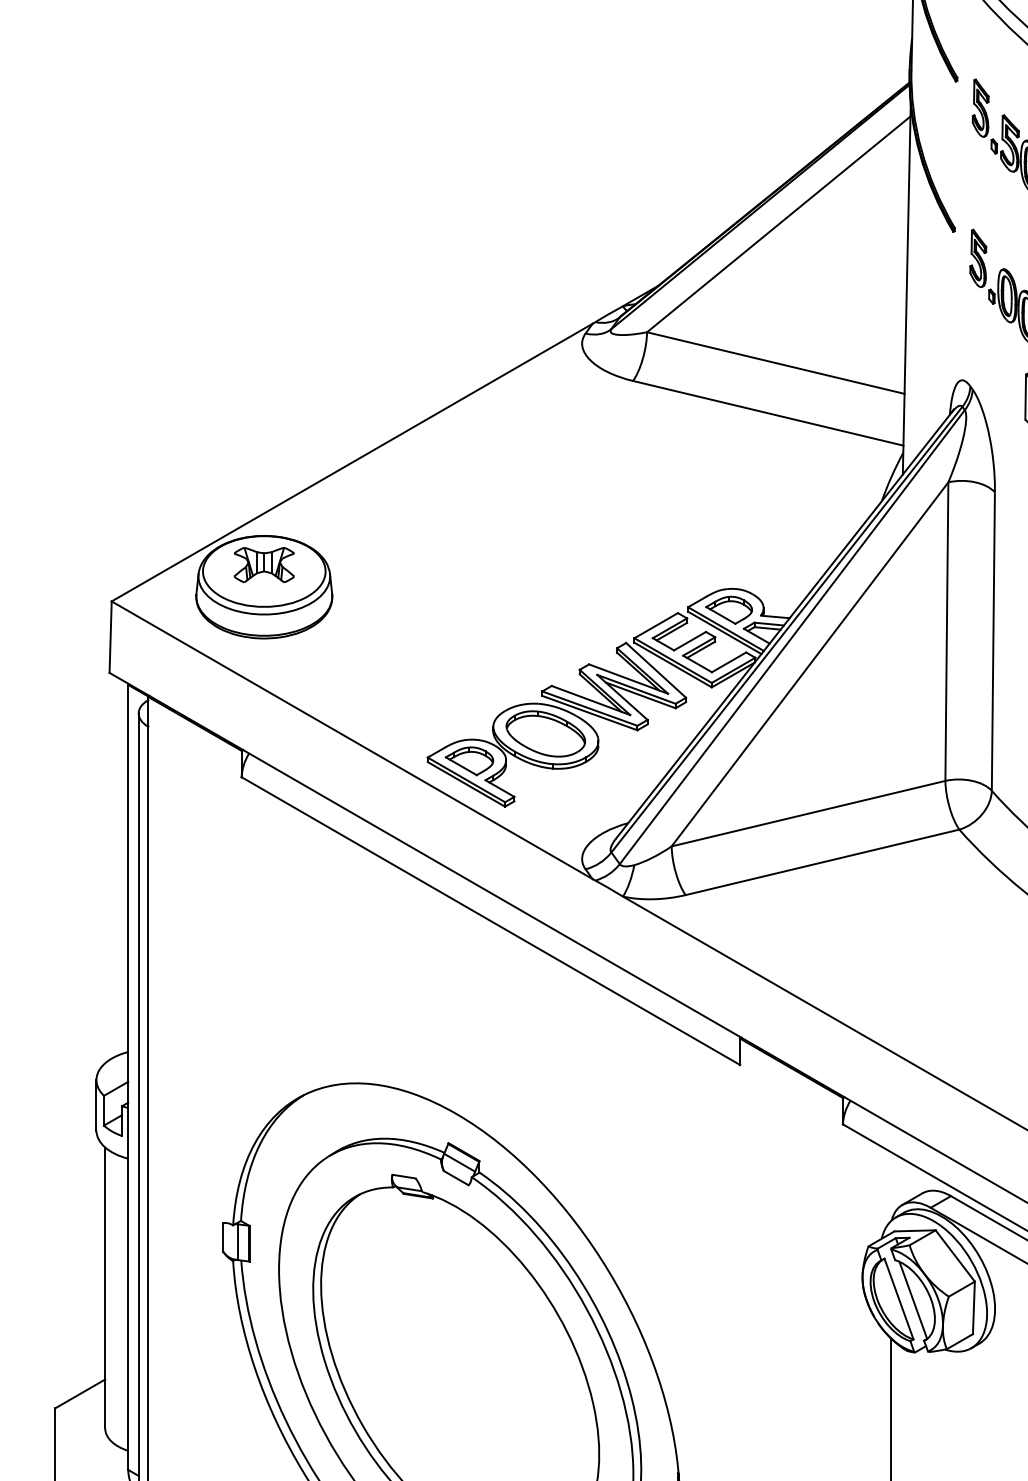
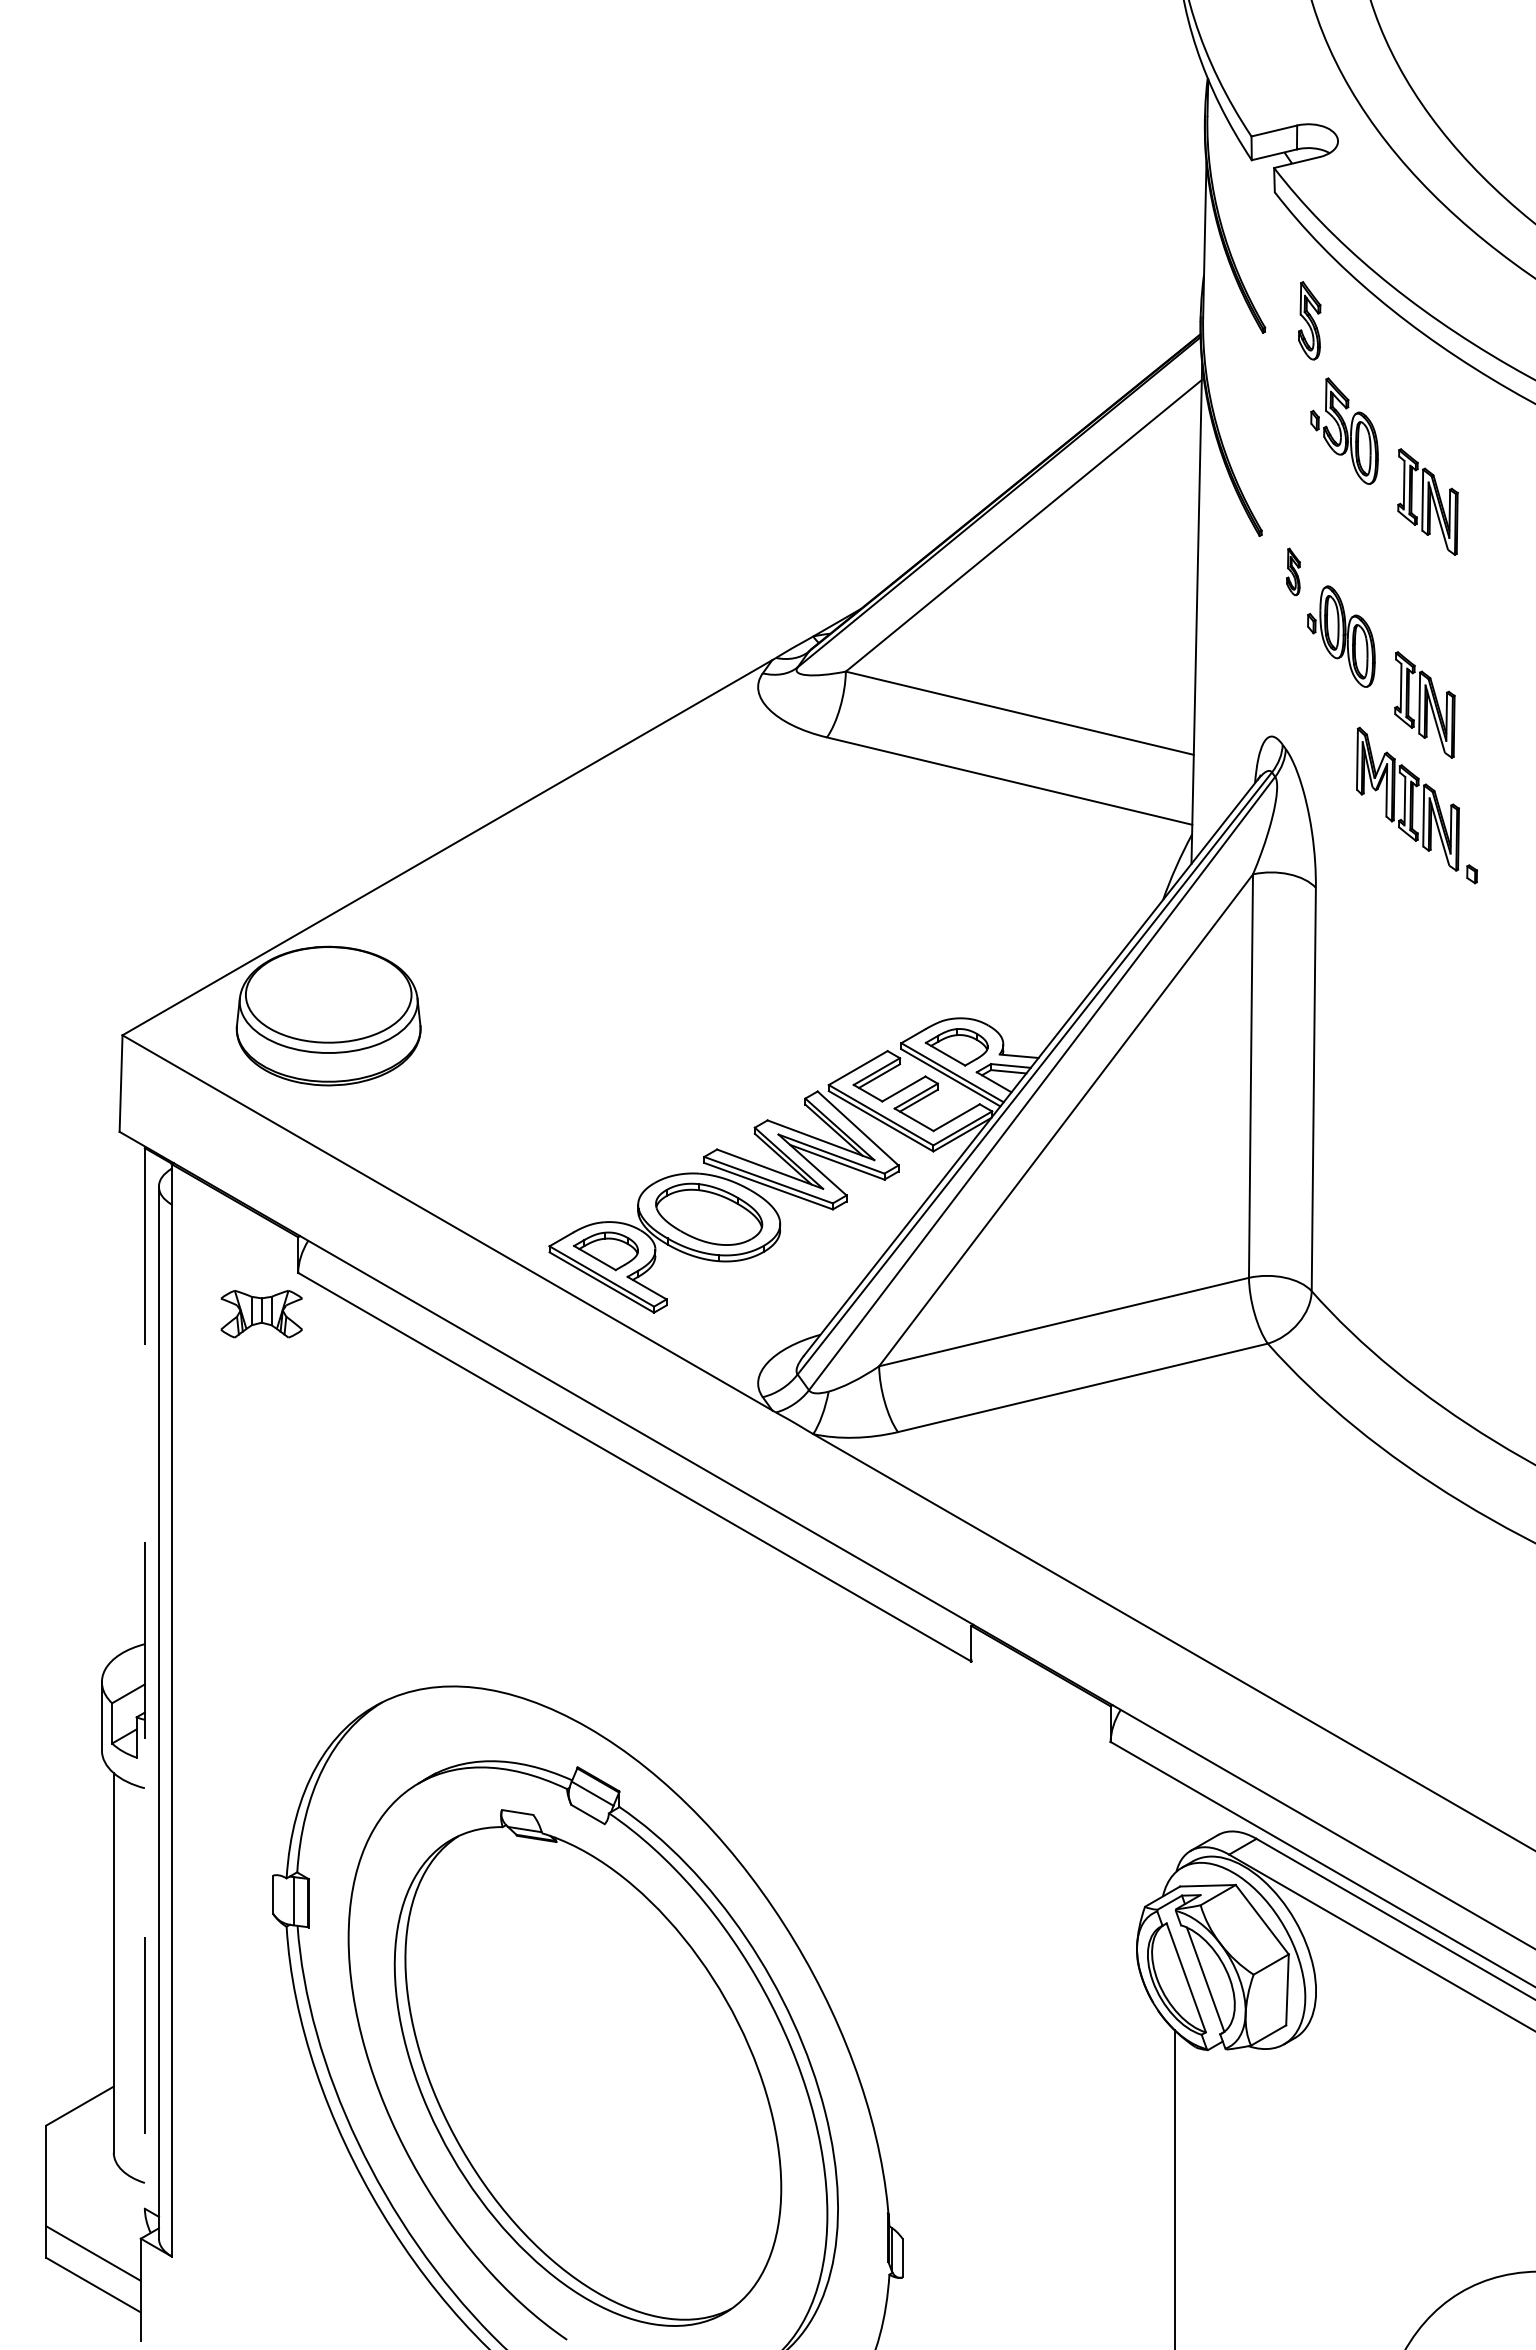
part: (980, 107) -> (1309, 320), moved
part: (978, 258) -> (1293, 571), size x0.6
part: (264, 565) -> (261, 1314), moved
line: (127, 1077) -> (144, 1678), solid -> dashed

